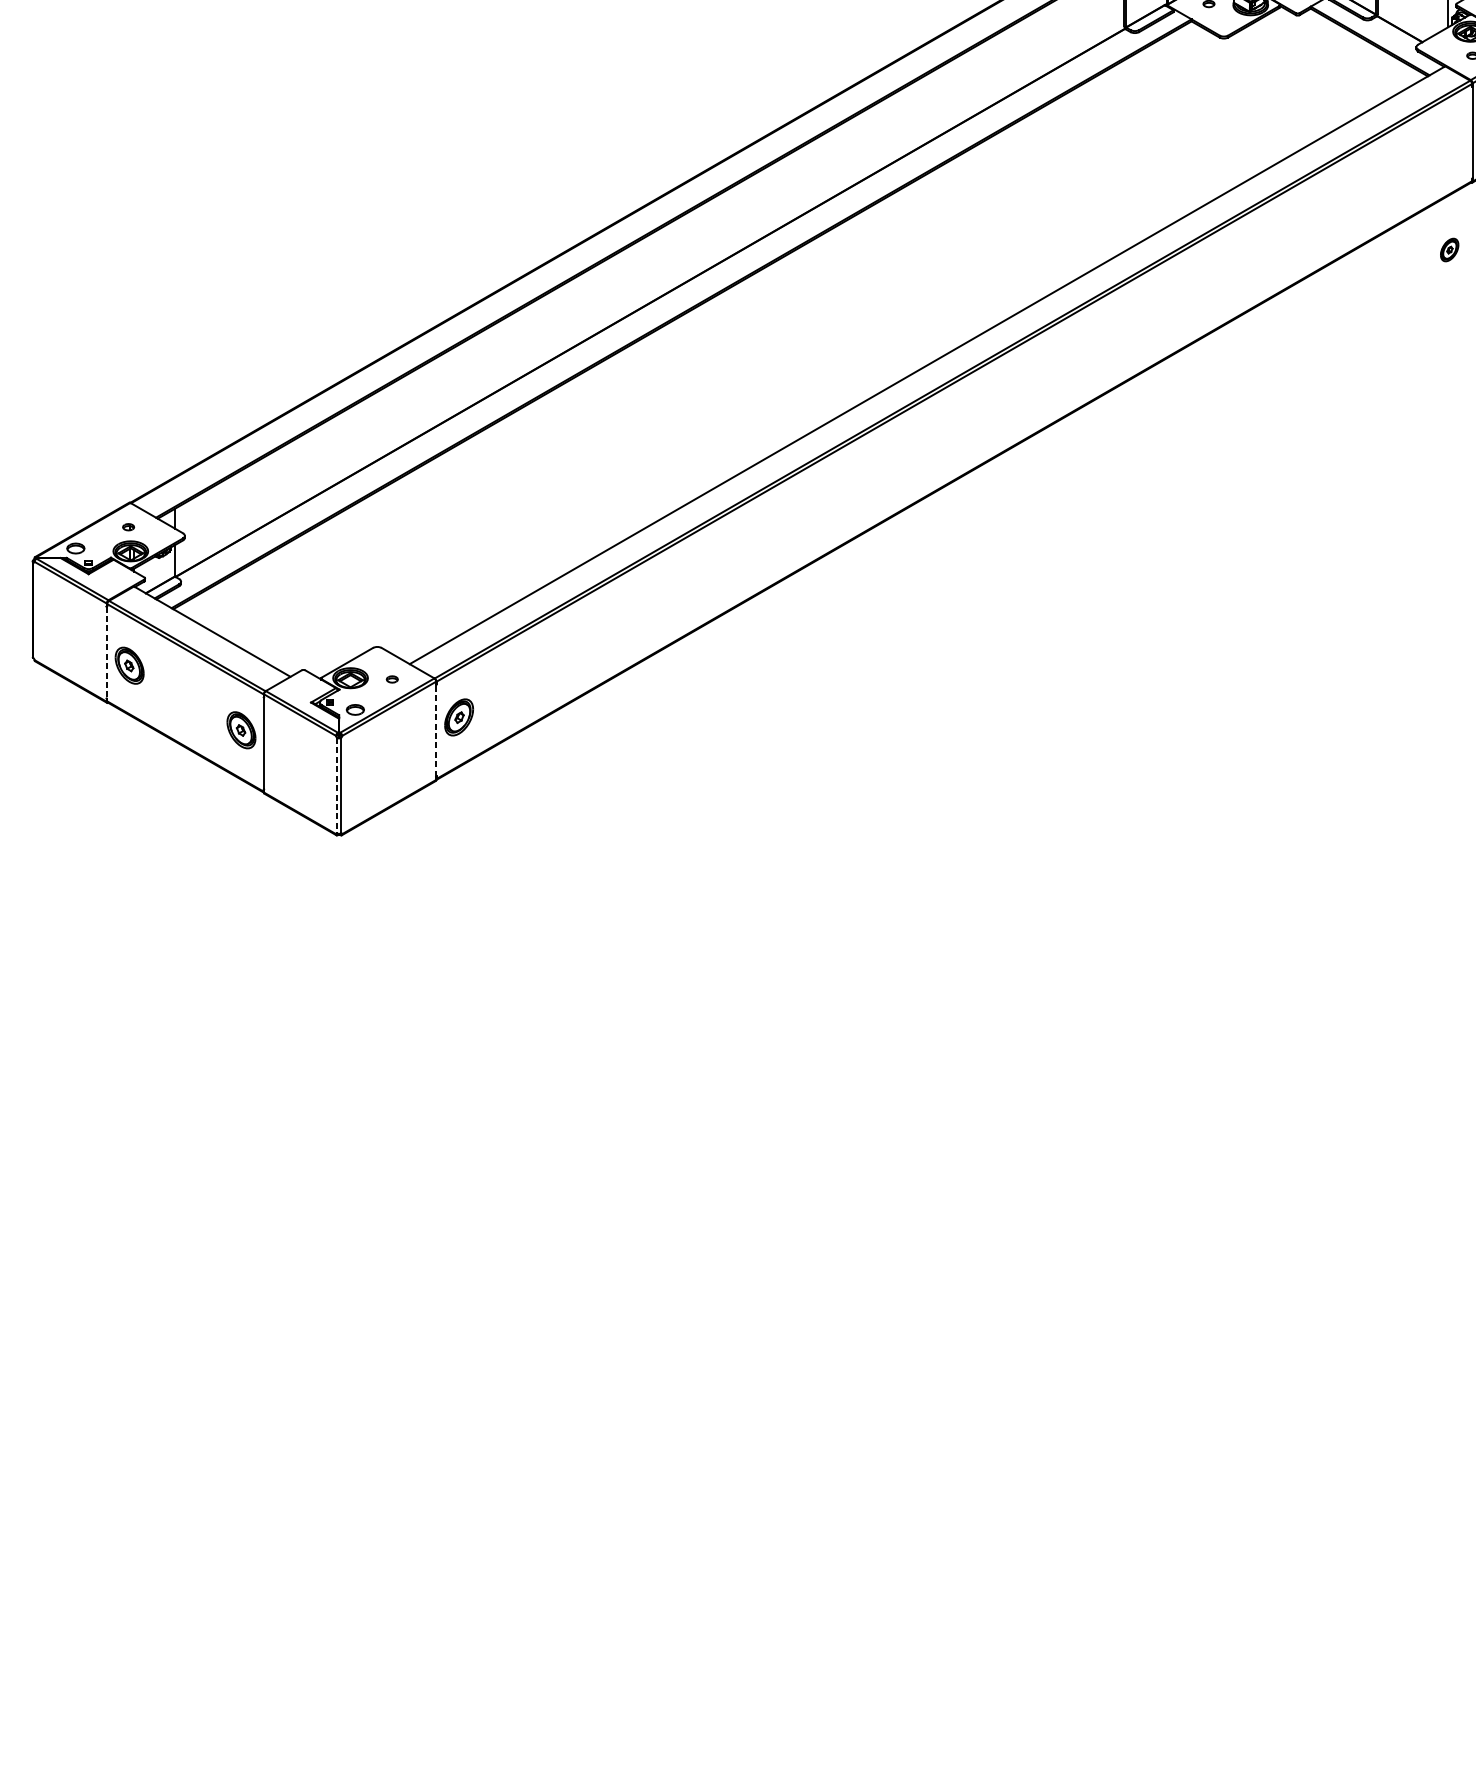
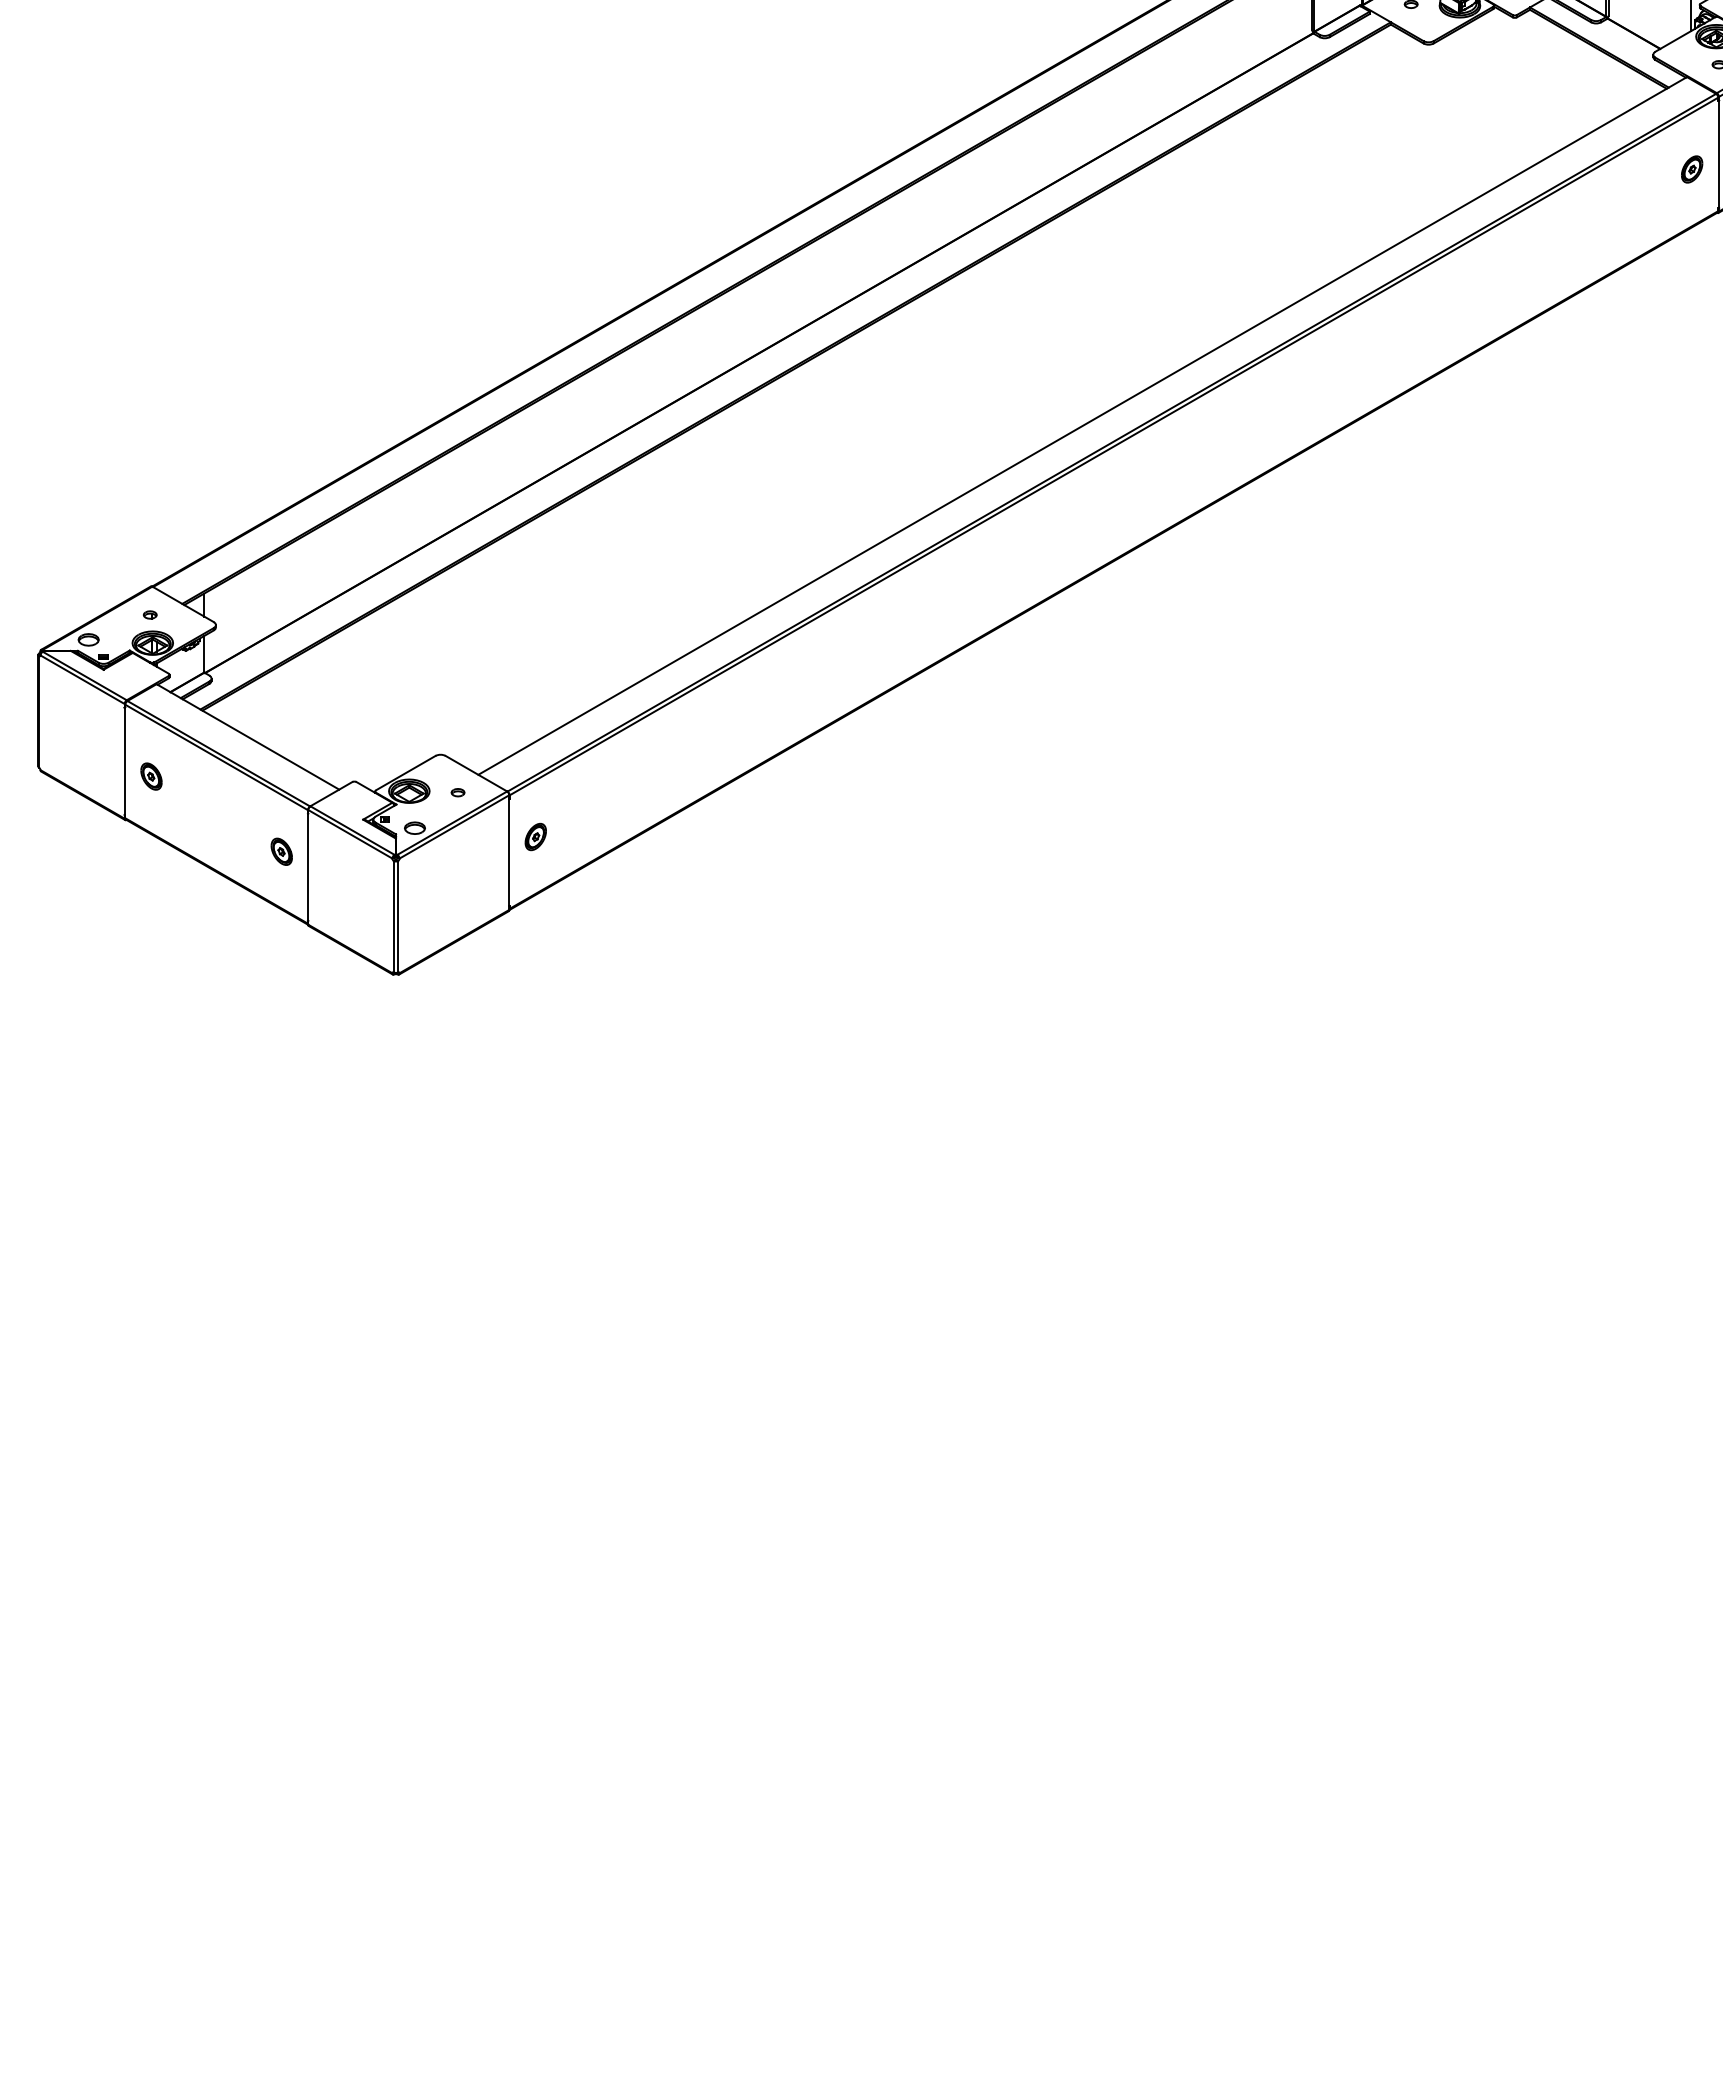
part: (1450, 250) -> (1692, 169), moved
line: (106, 652) -> (124, 761), dashed -> solid
part: (129, 665) -> (151, 776), size x0.62
part: (458, 716) -> (535, 836), size x0.62
part: (241, 729) -> (281, 851), size x0.62
line: (436, 730) -> (509, 852), dashed -> solid
line: (337, 785) -> (393, 916), dashed -> solid

